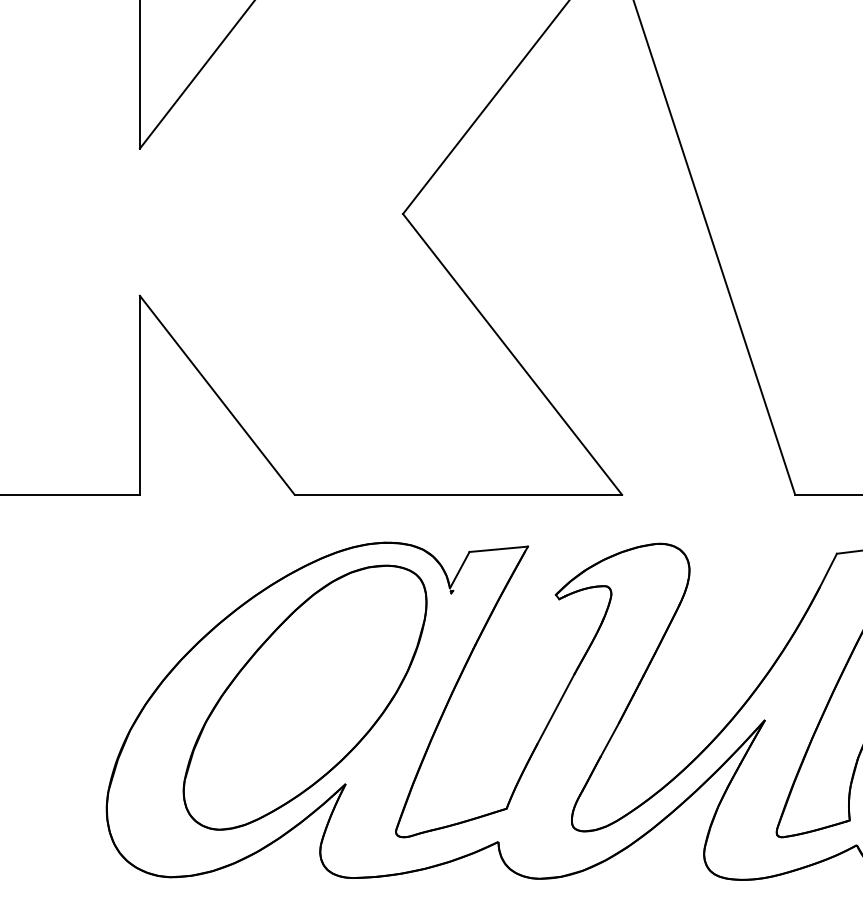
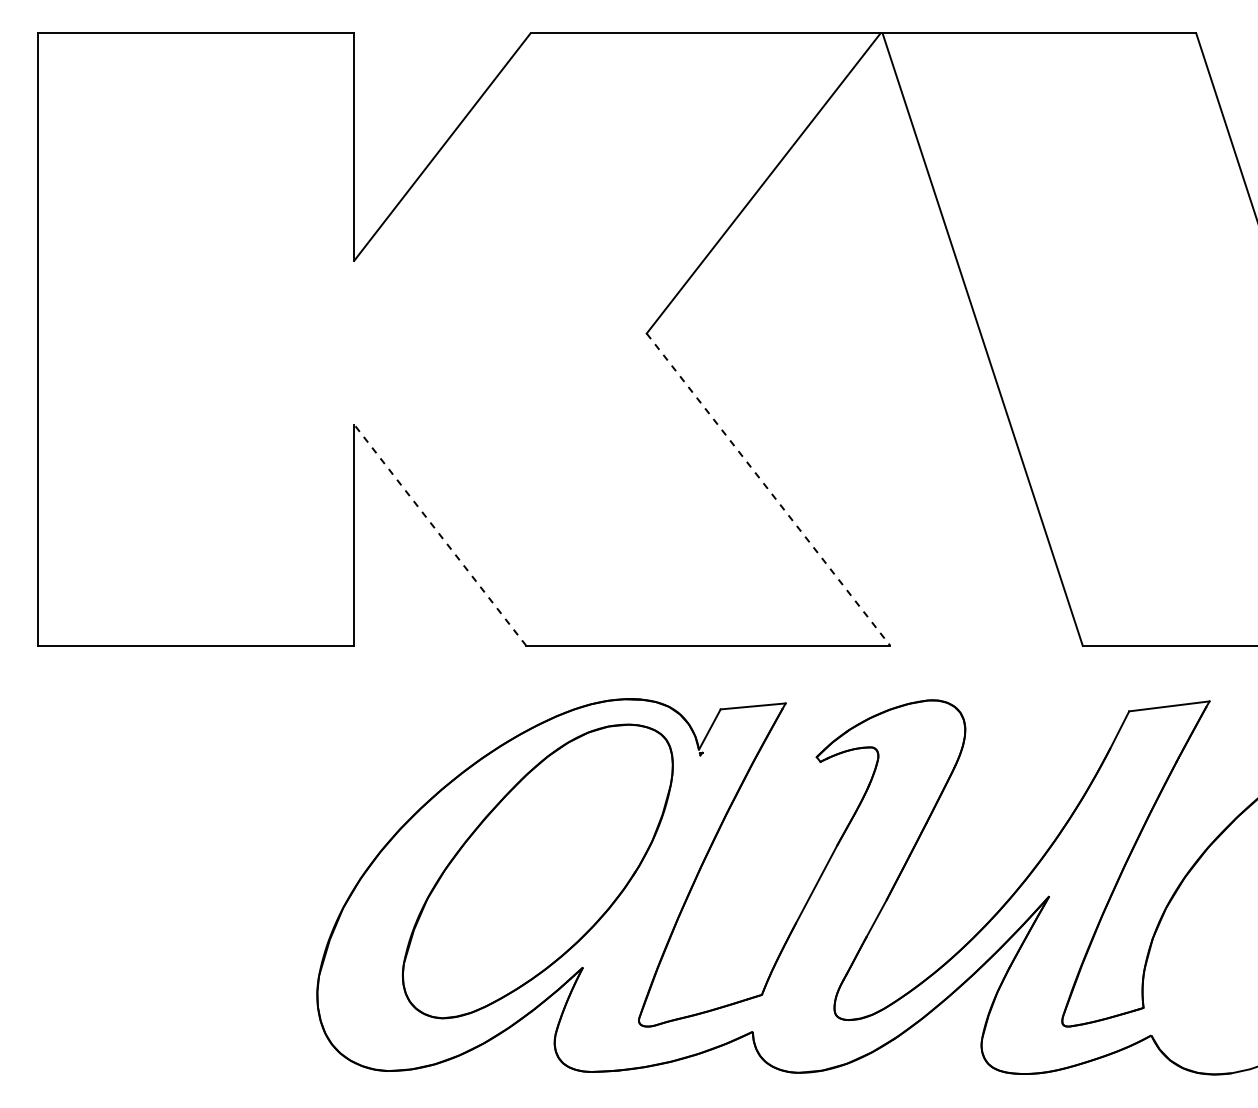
line: (512, 355) -> (768, 490), solid -> dashed
line: (216, 394) -> (439, 534), solid -> dashed

